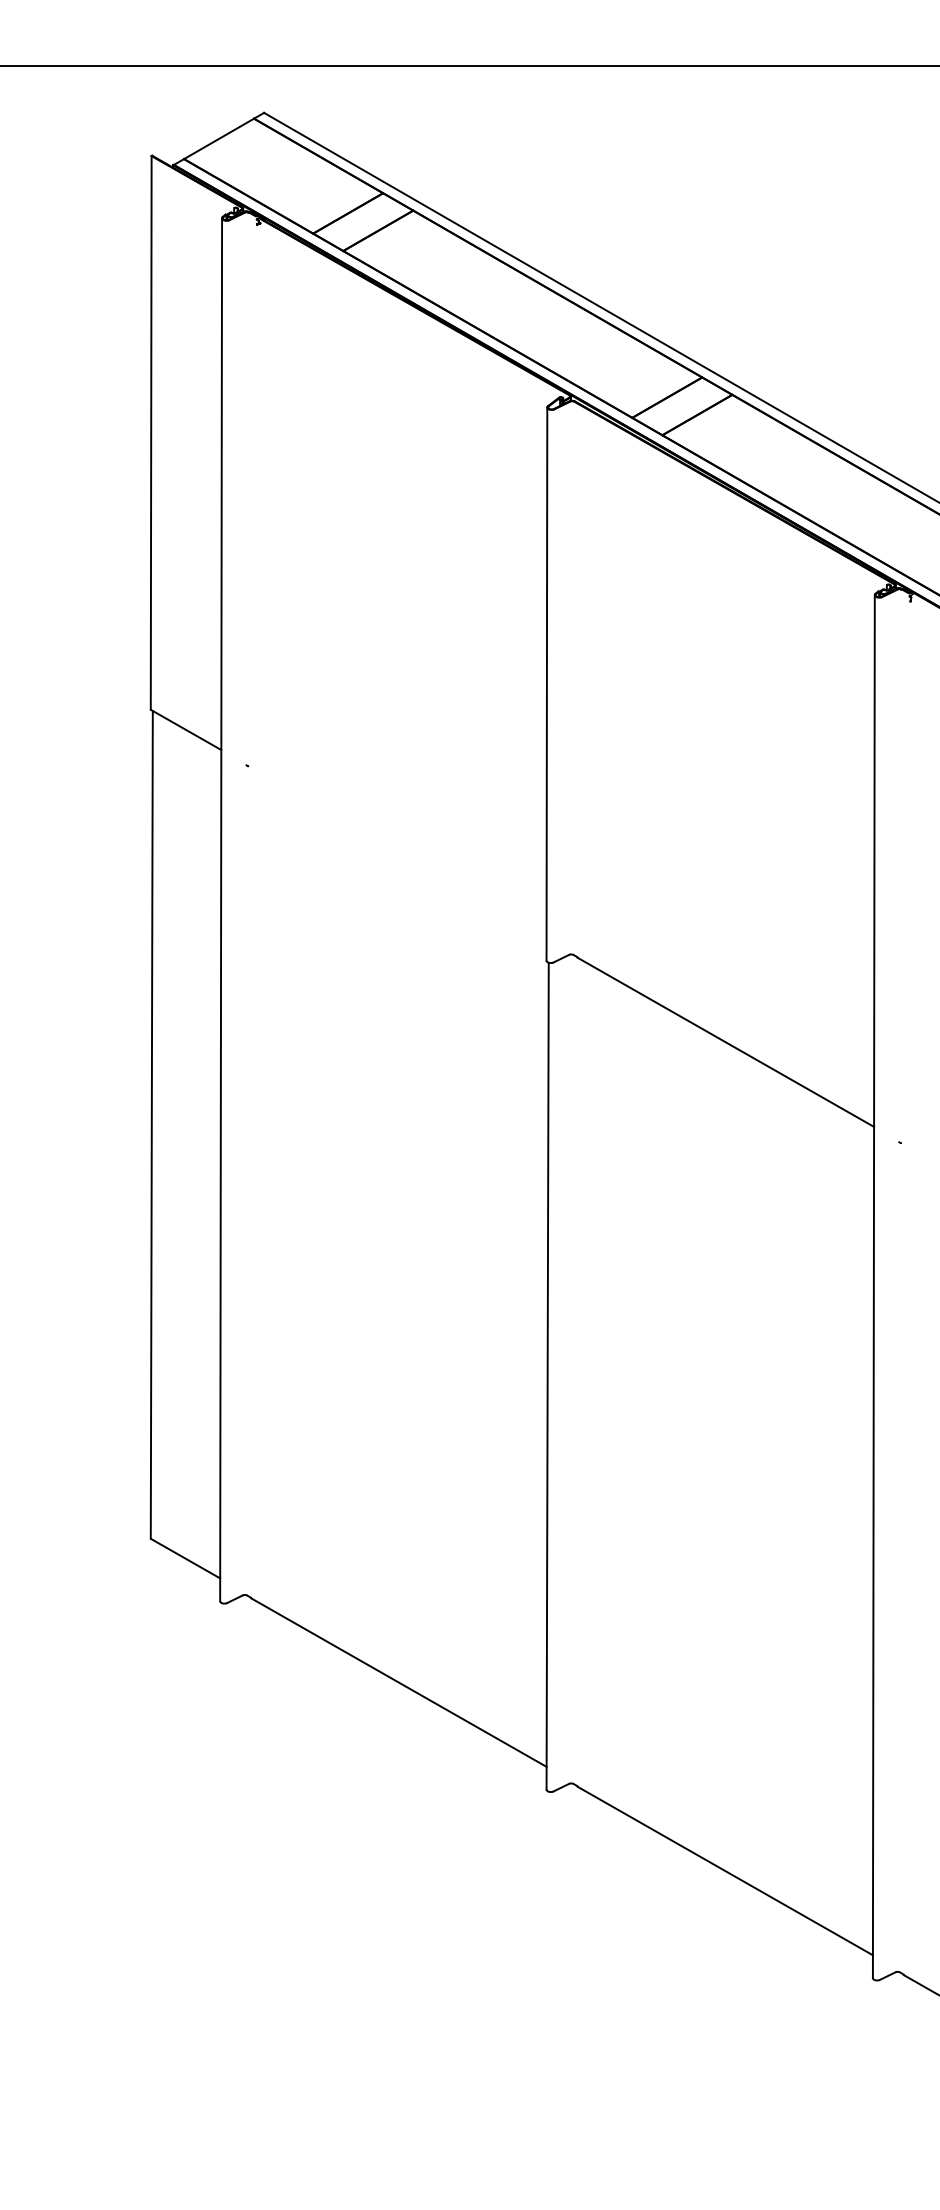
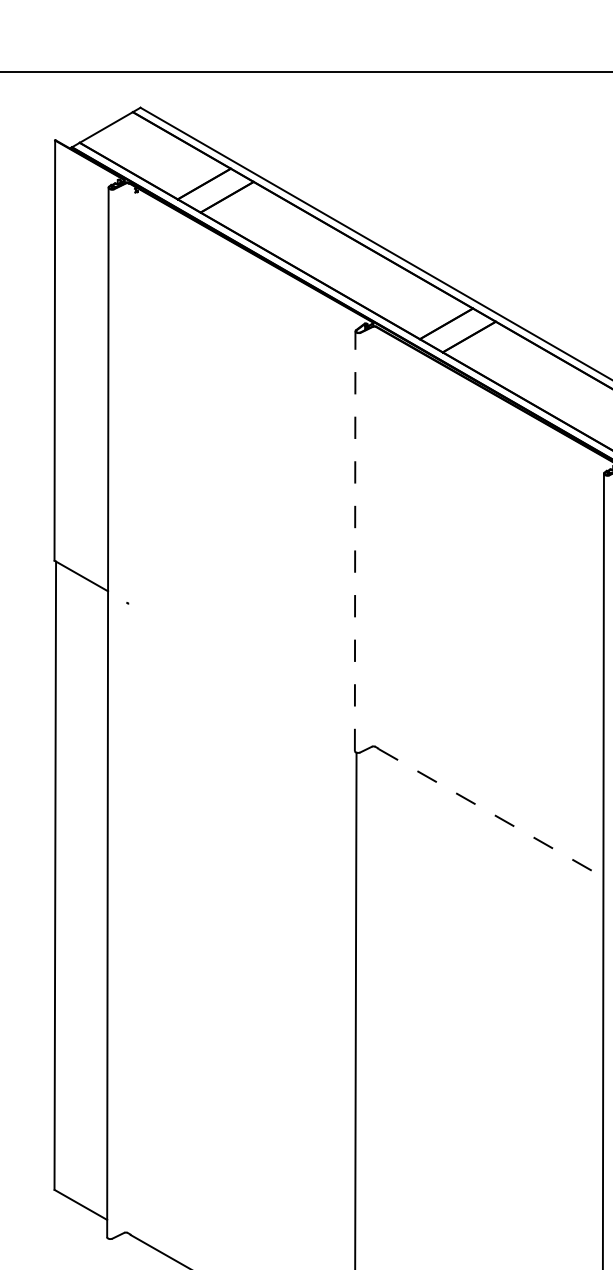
line: (546, 684) -> (354, 541), solid -> dashed
line: (726, 1042) -> (491, 813), solid -> dashed

